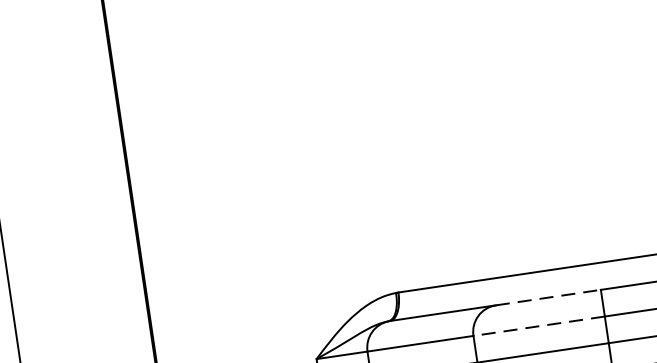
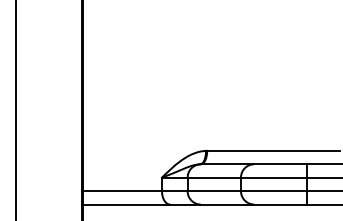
line: (550, 297) -> (281, 164), dashed -> solid
line: (538, 326) -> (273, 177), dashed -> solid

